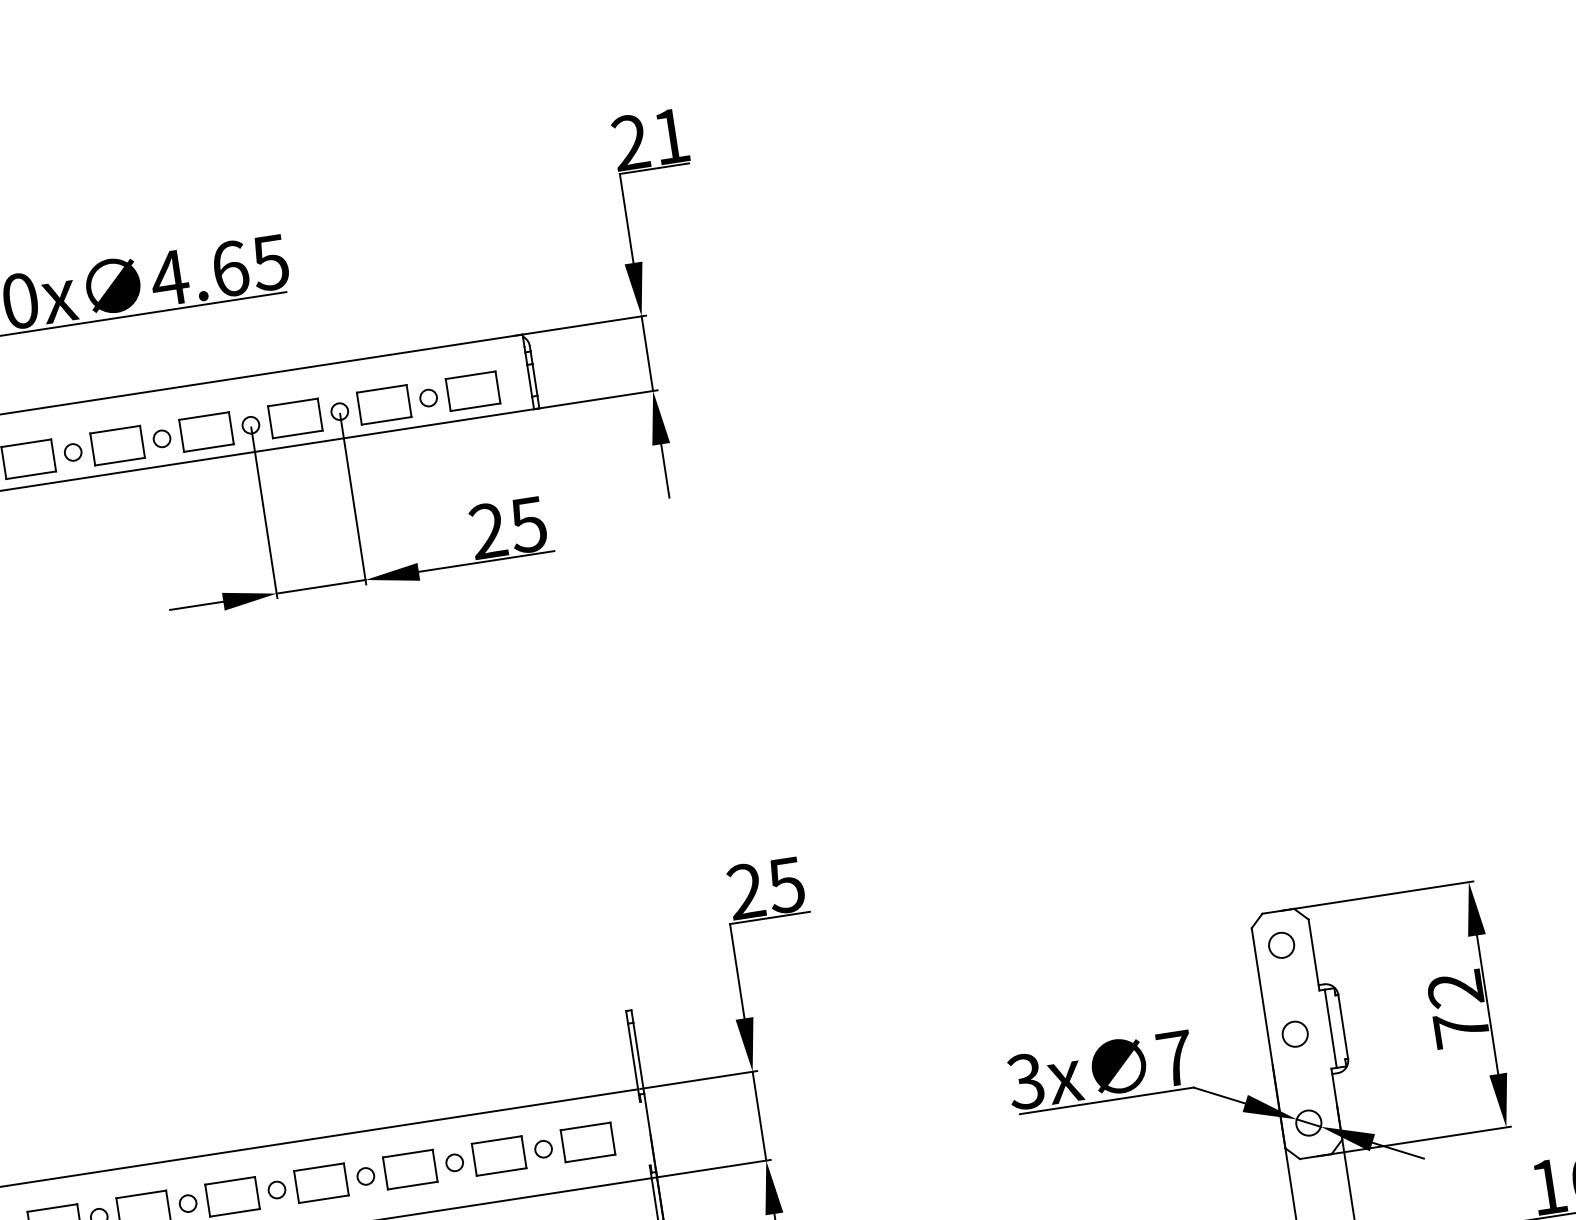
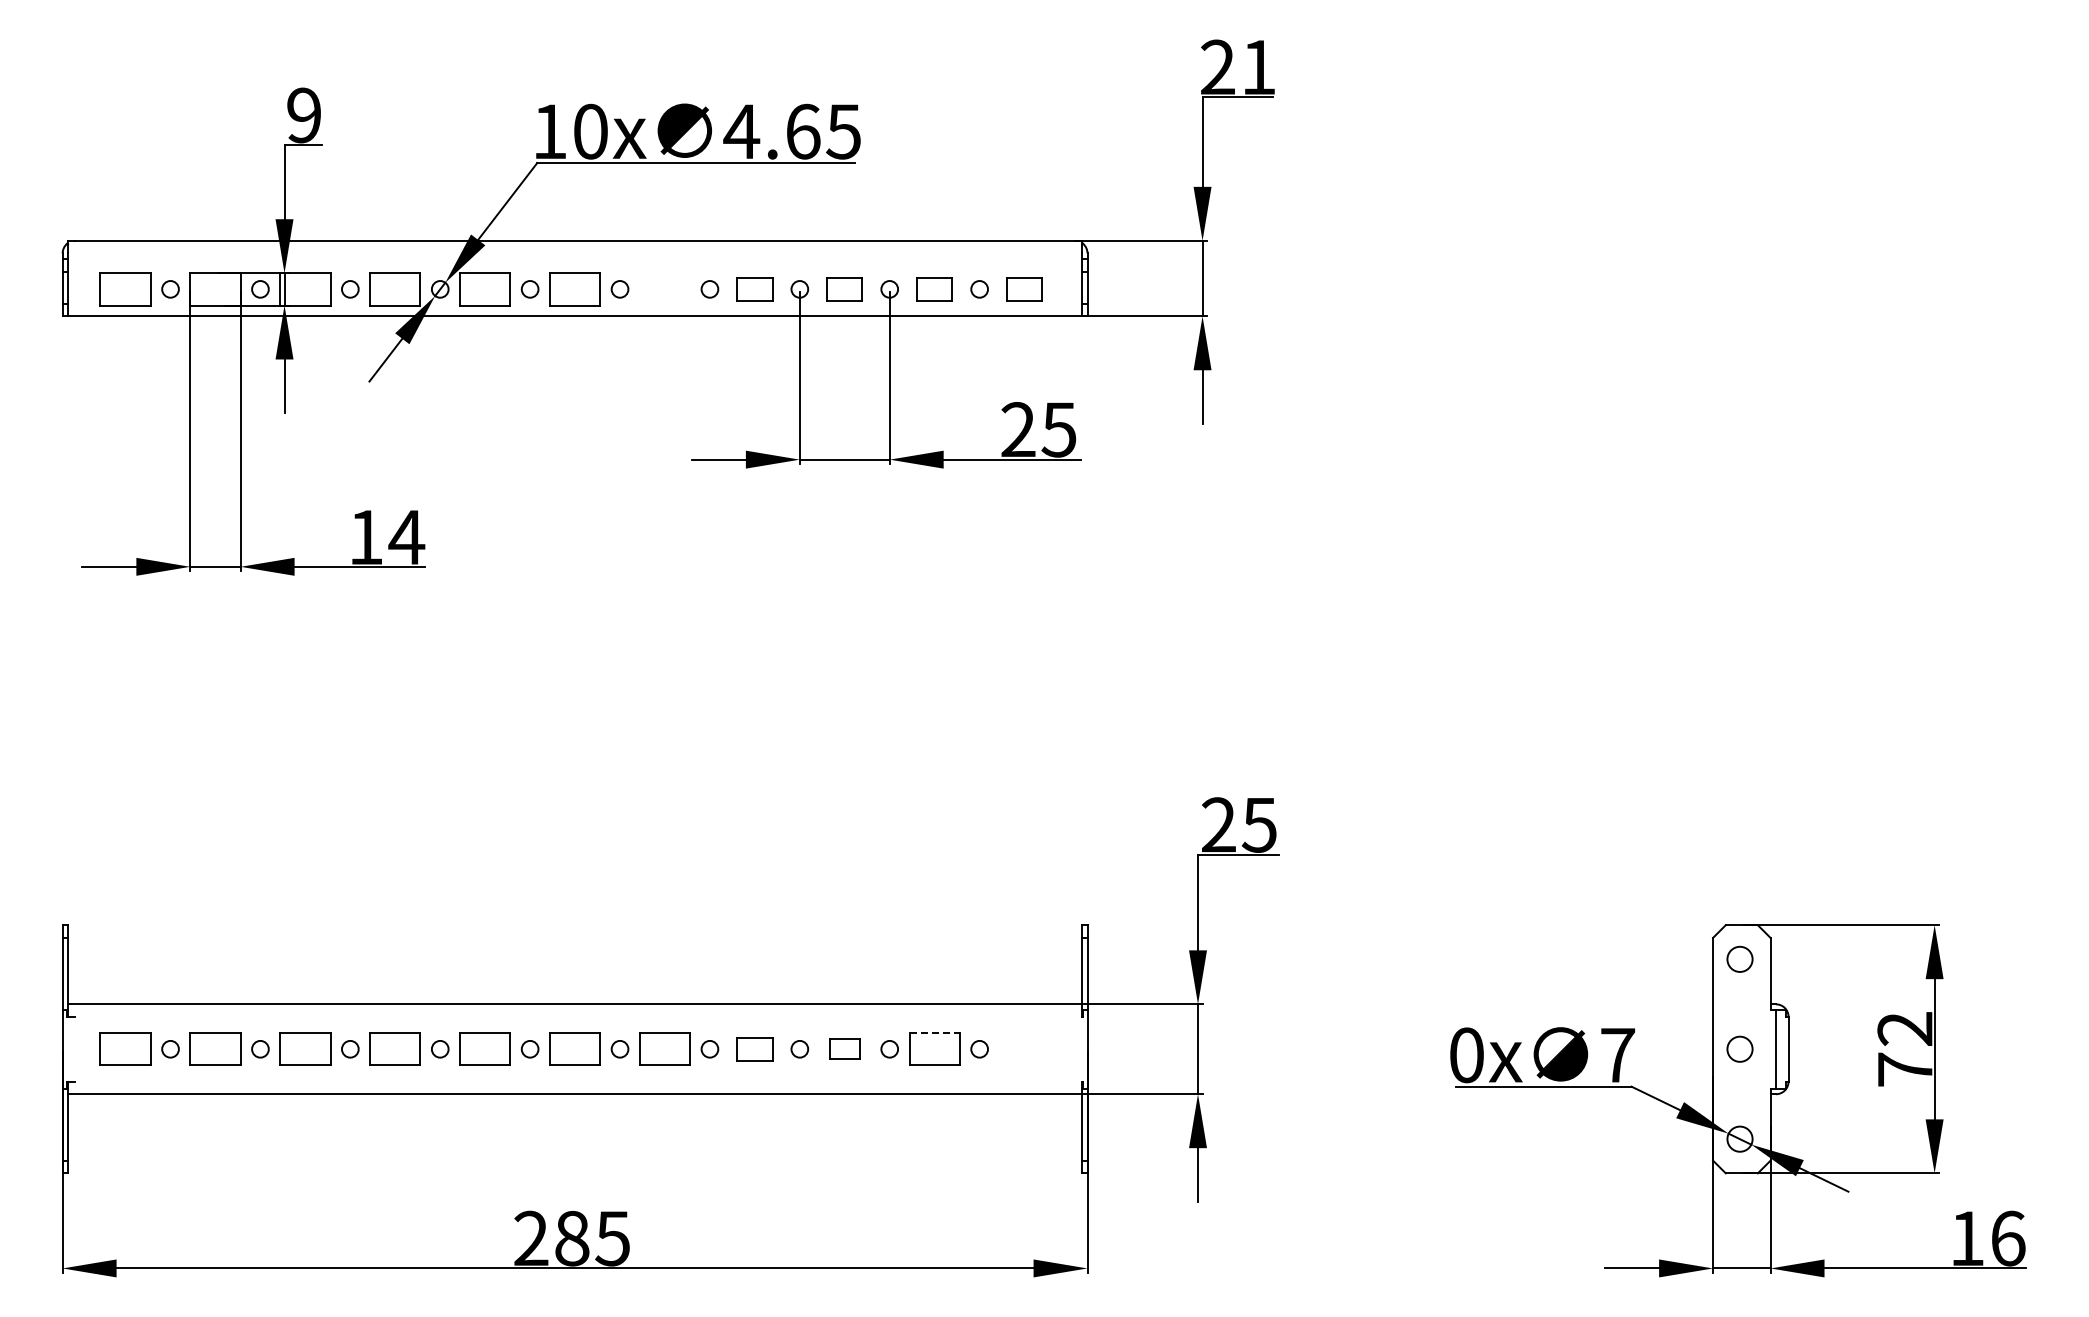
part: (473, 391) -> (1024, 289), size x0.7
part: (384, 405) -> (934, 289), size x0.7
part: (295, 418) -> (844, 289), size x0.7
part: (206, 432) -> (754, 289), size x0.7
part: (117, 445) -> (664, 289), removed
text: (1025, 1081) -> (1466, 1055), 3x -> 0x
line: (497, 1140) -> (935, 1033), solid -> dashed
part: (587, 1141) -> (1024, 1048), removed
part: (409, 1168) -> (844, 1048), size x0.6
part: (320, 1182) -> (754, 1048), size x0.7

